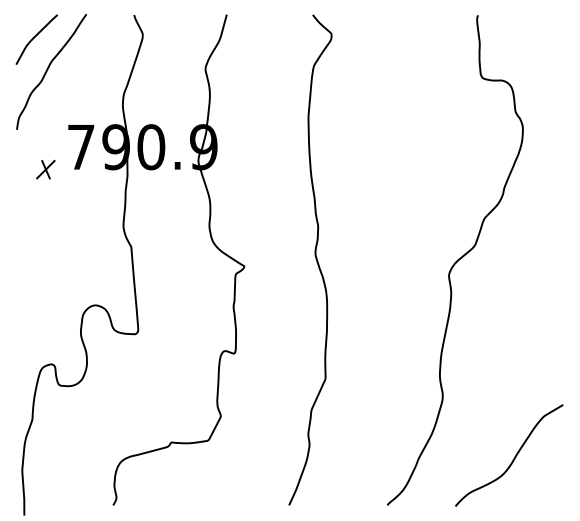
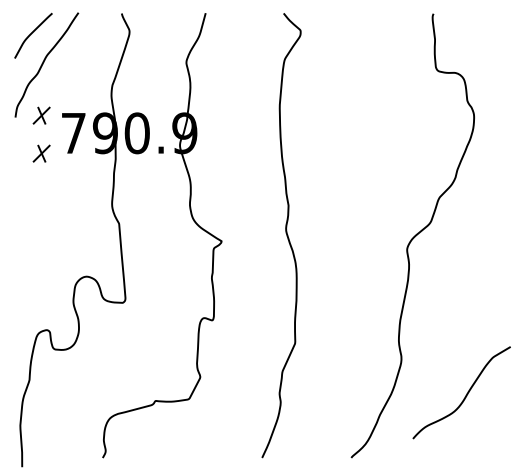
part: (45, 127) -> (41, 115), added
curve: (513, 458) -> (465, 395), moved

